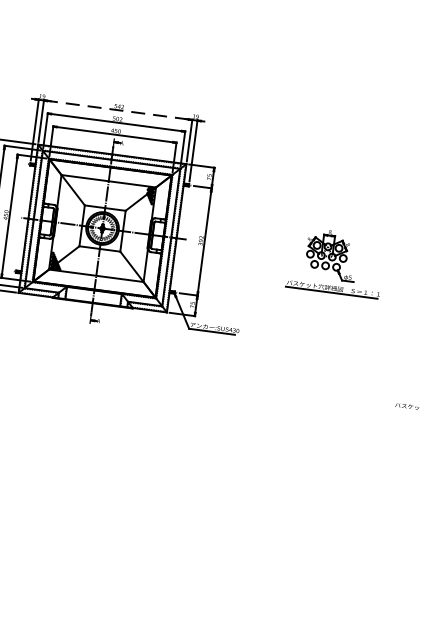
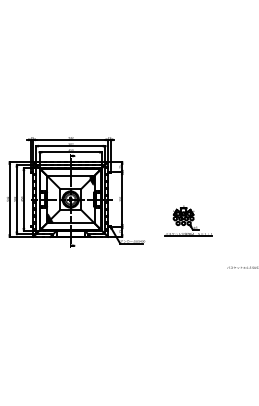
line: (119, 109) -> (71, 139), dashed -> solid
part: (335, 261) -> (188, 220), moved

